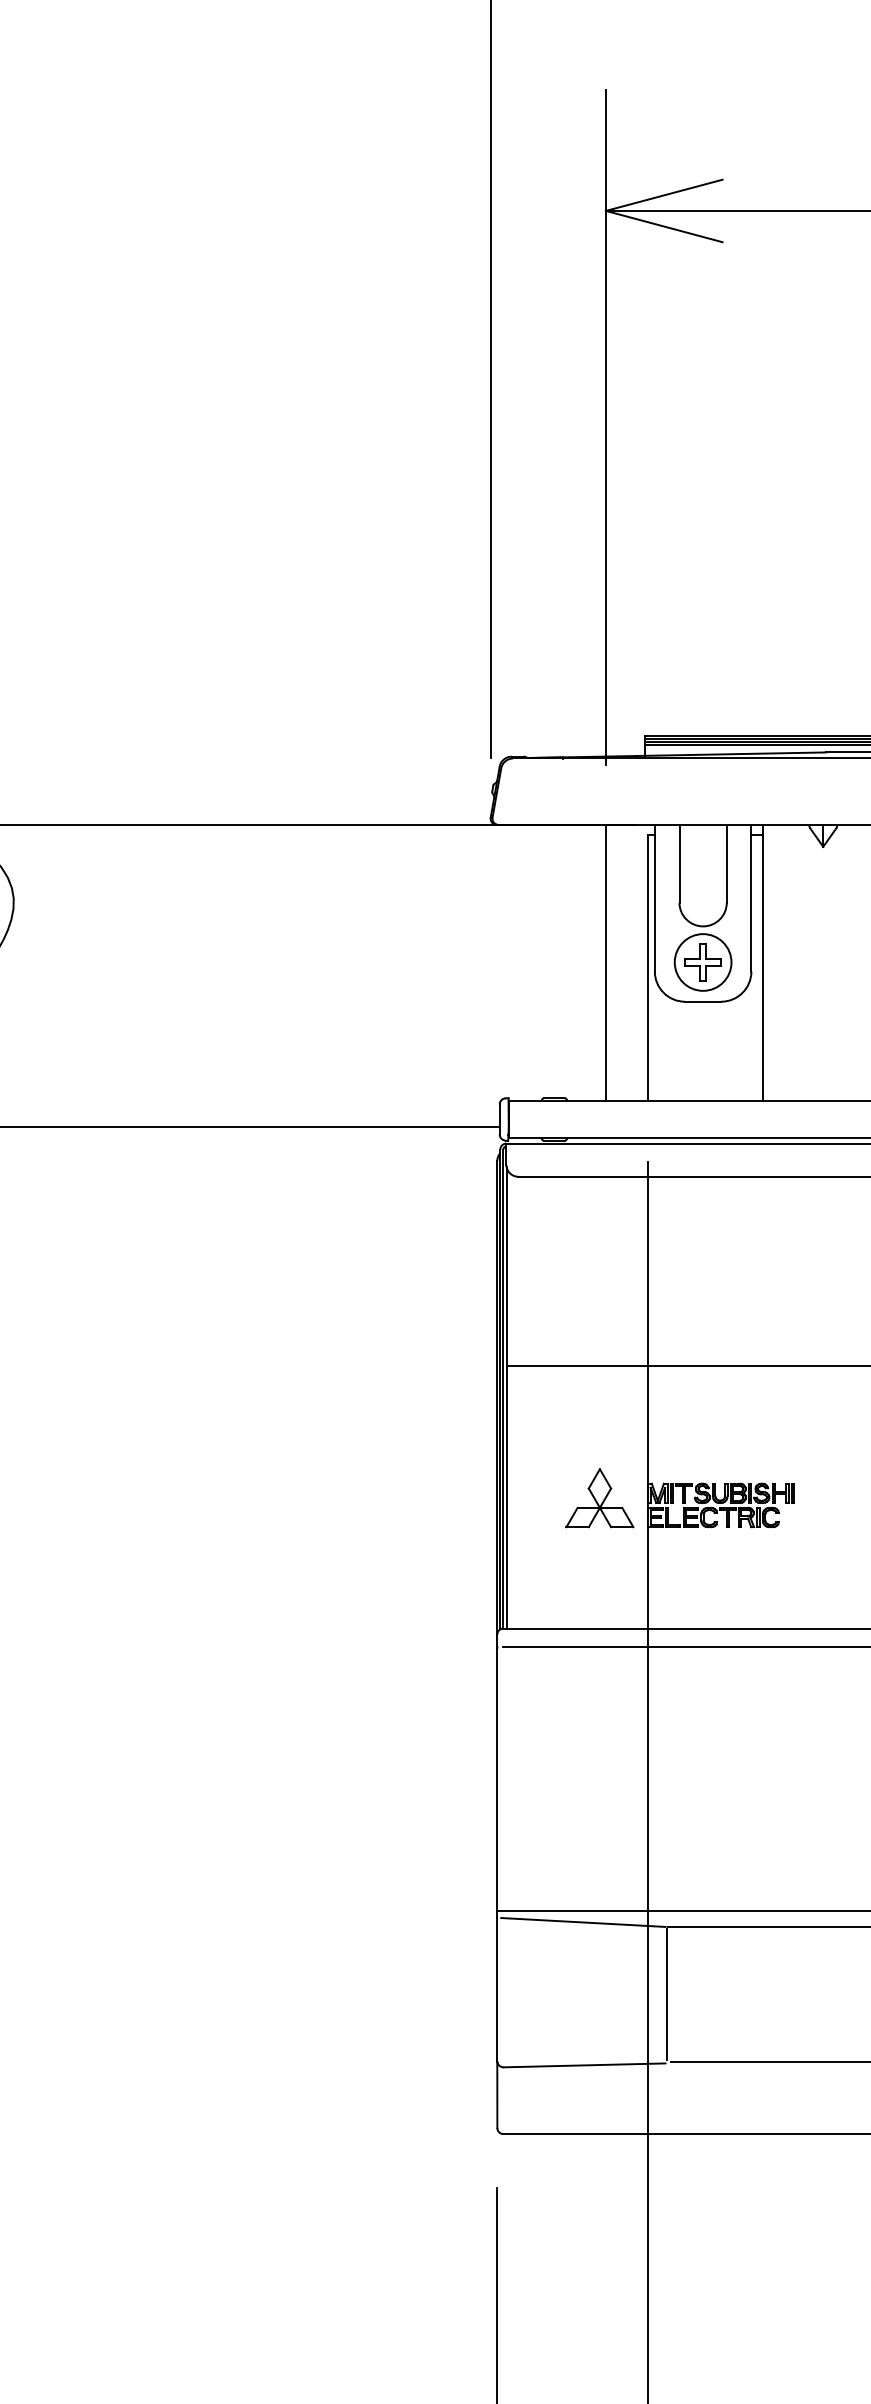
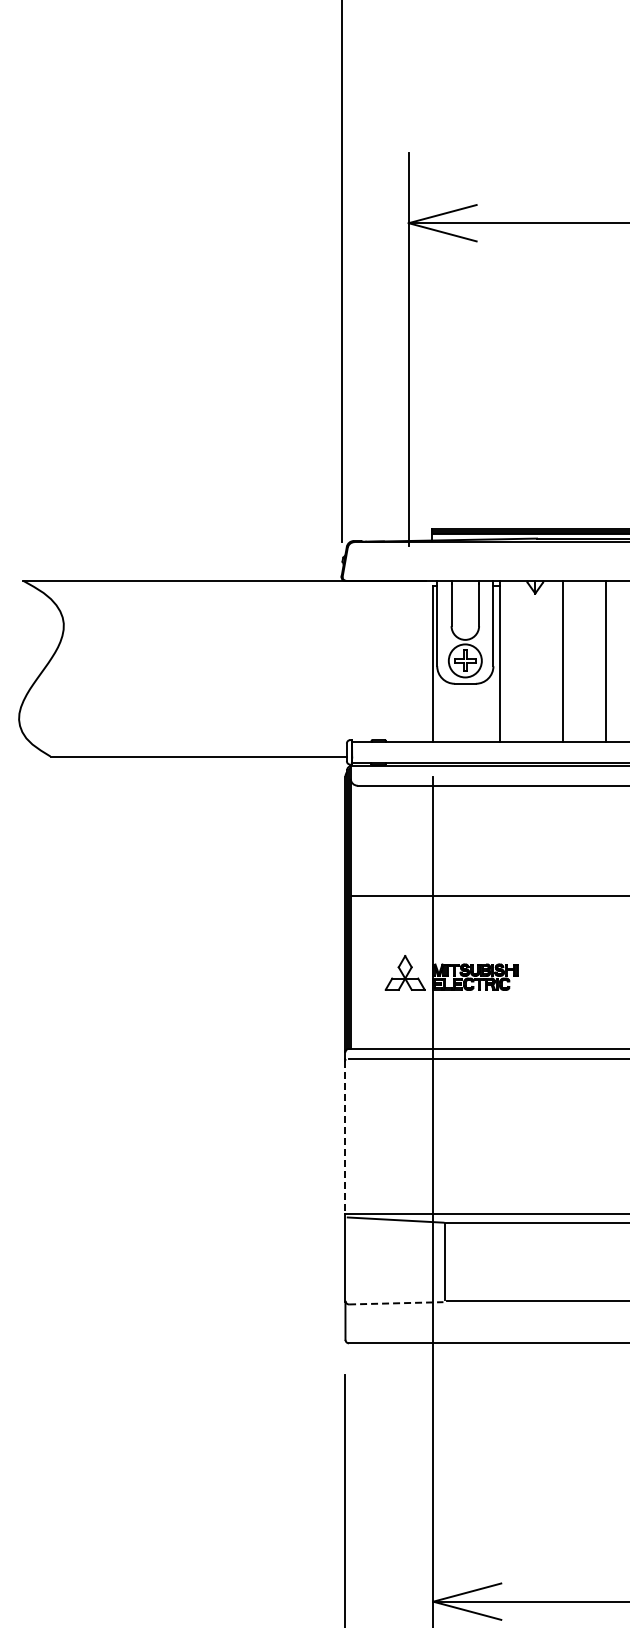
line: (605, 961) -> (408, 660), removed
line: (497, 1780) -> (345, 1137), solid -> dashed
line: (584, 2065) -> (396, 1303), solid -> dashed

